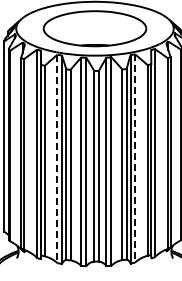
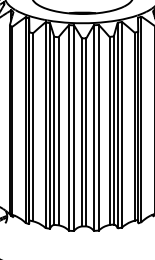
line: (57, 159) -> (45, 125), dashed -> solid
line: (135, 159) -> (122, 125), dashed -> solid

